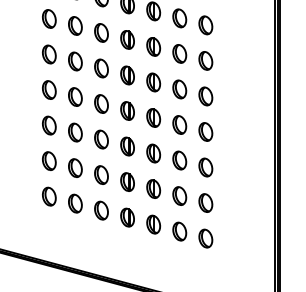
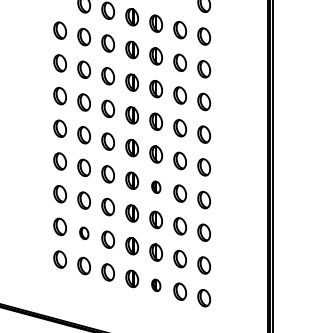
part: (154, 118) -> (156, 187), size x0.7
part: (75, 168) -> (84, 233), size x0.7
part: (154, 224) -> (156, 285), size x0.7

